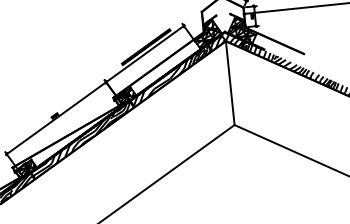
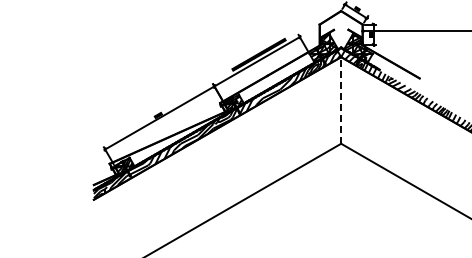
line: (230, 82) -> (341, 99), solid -> dashed

